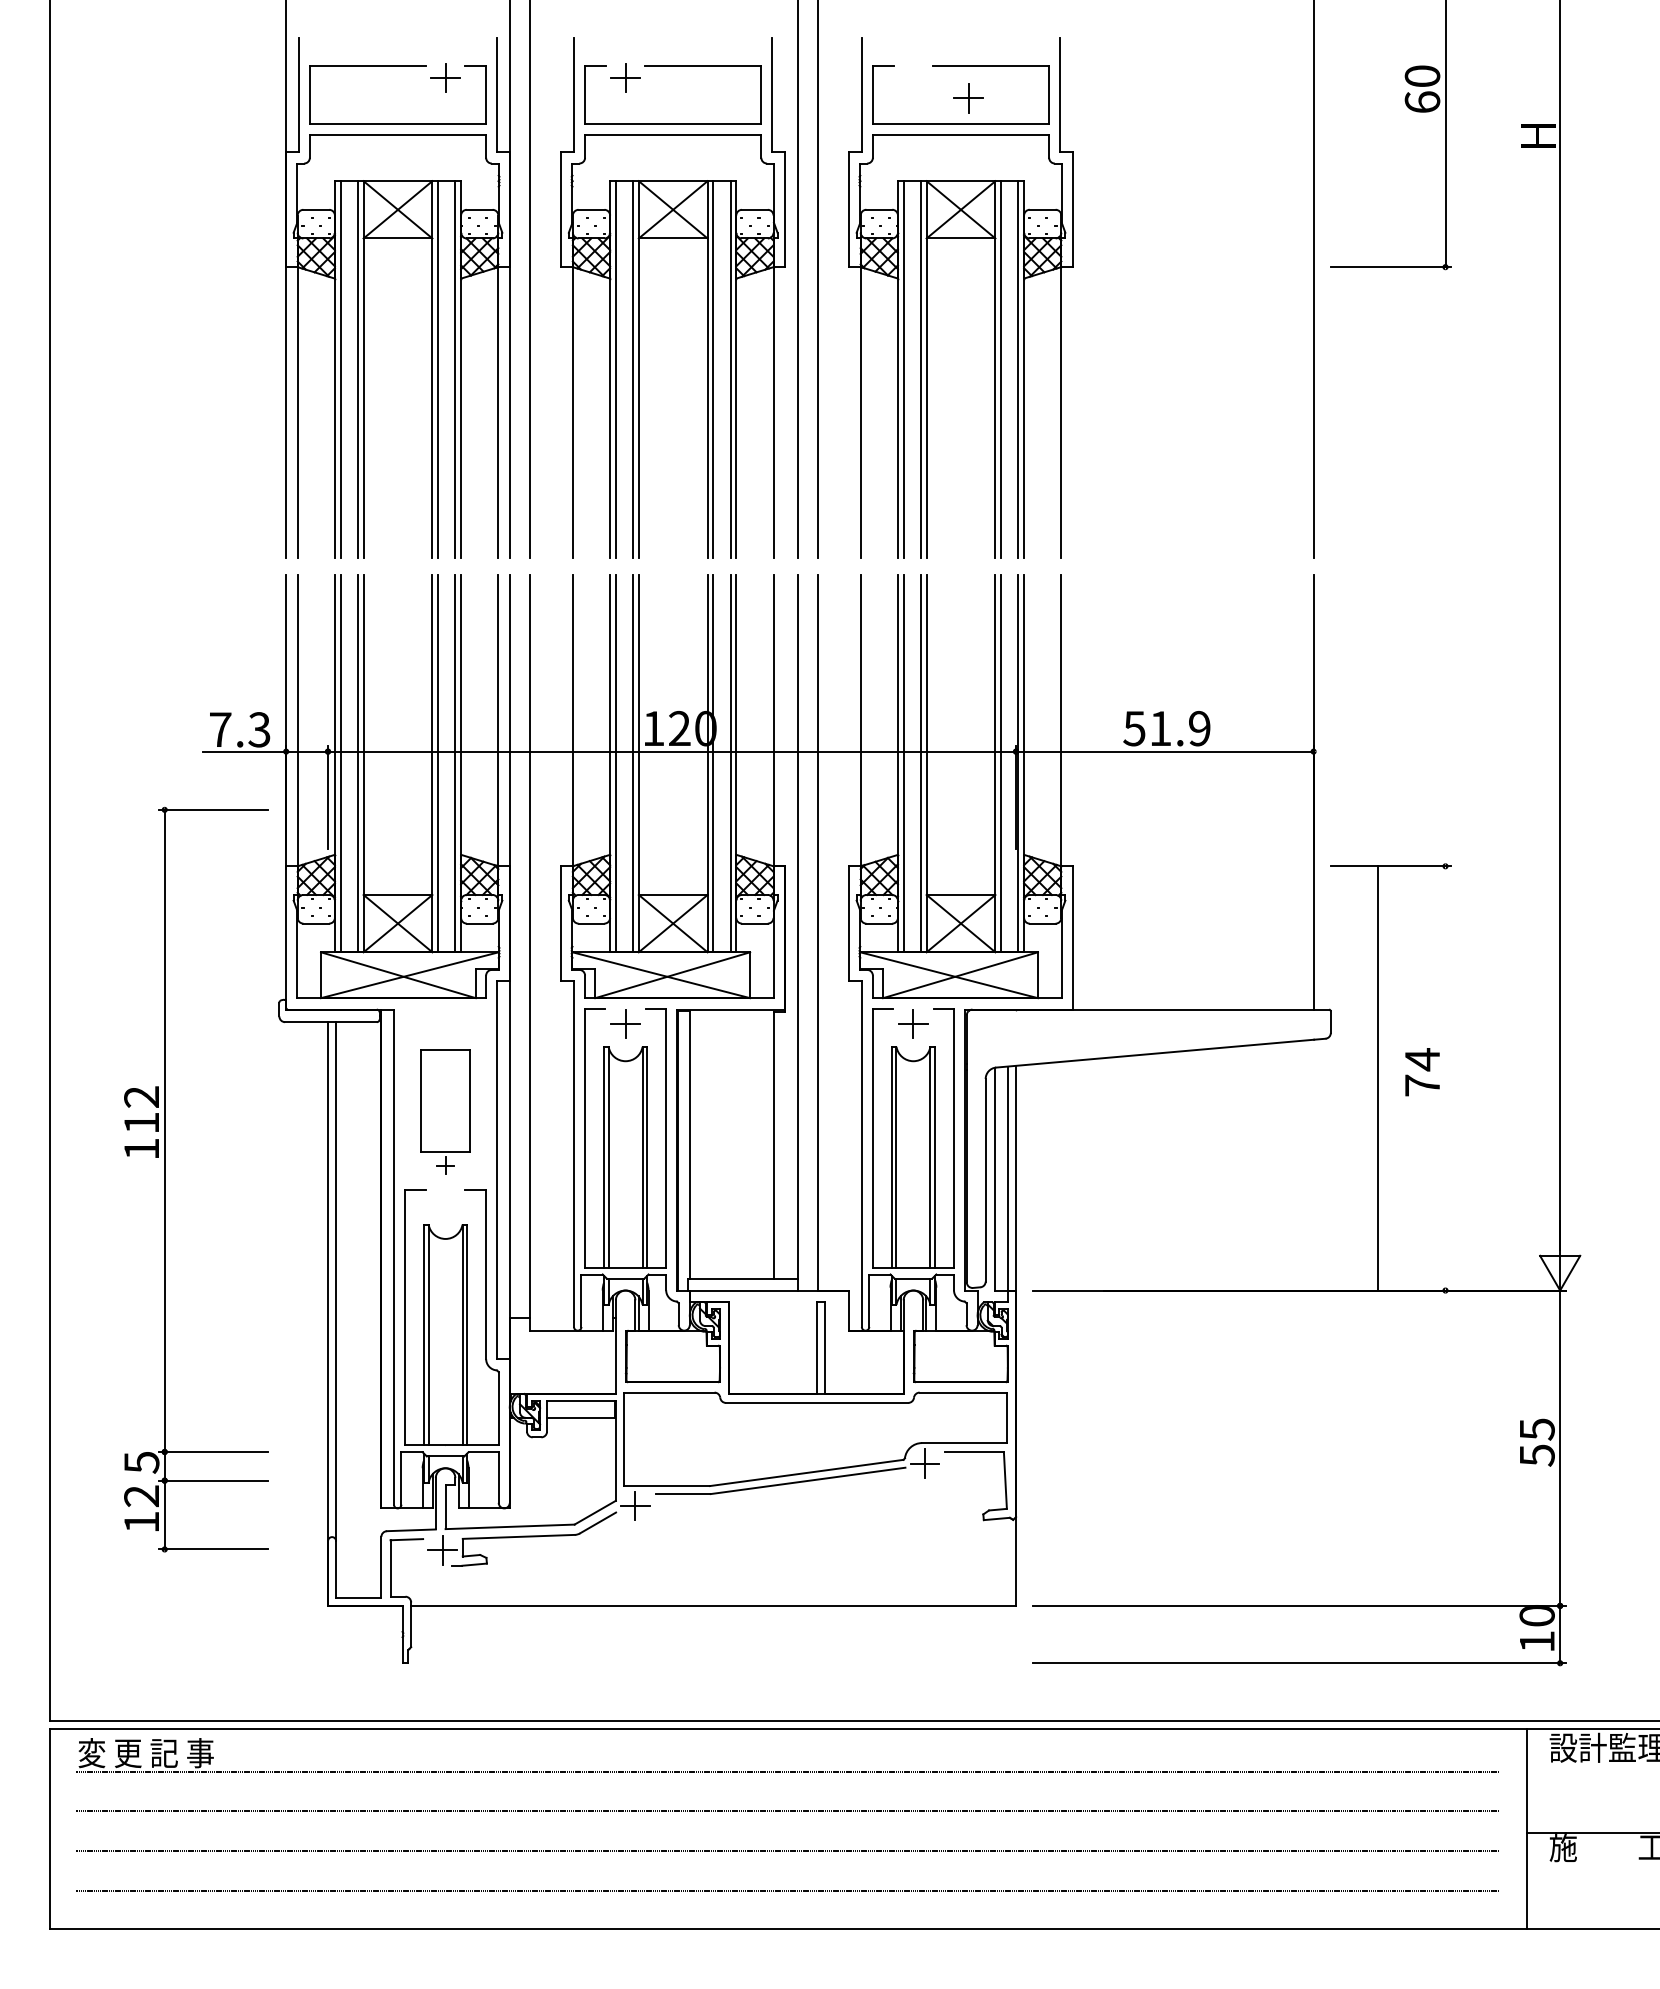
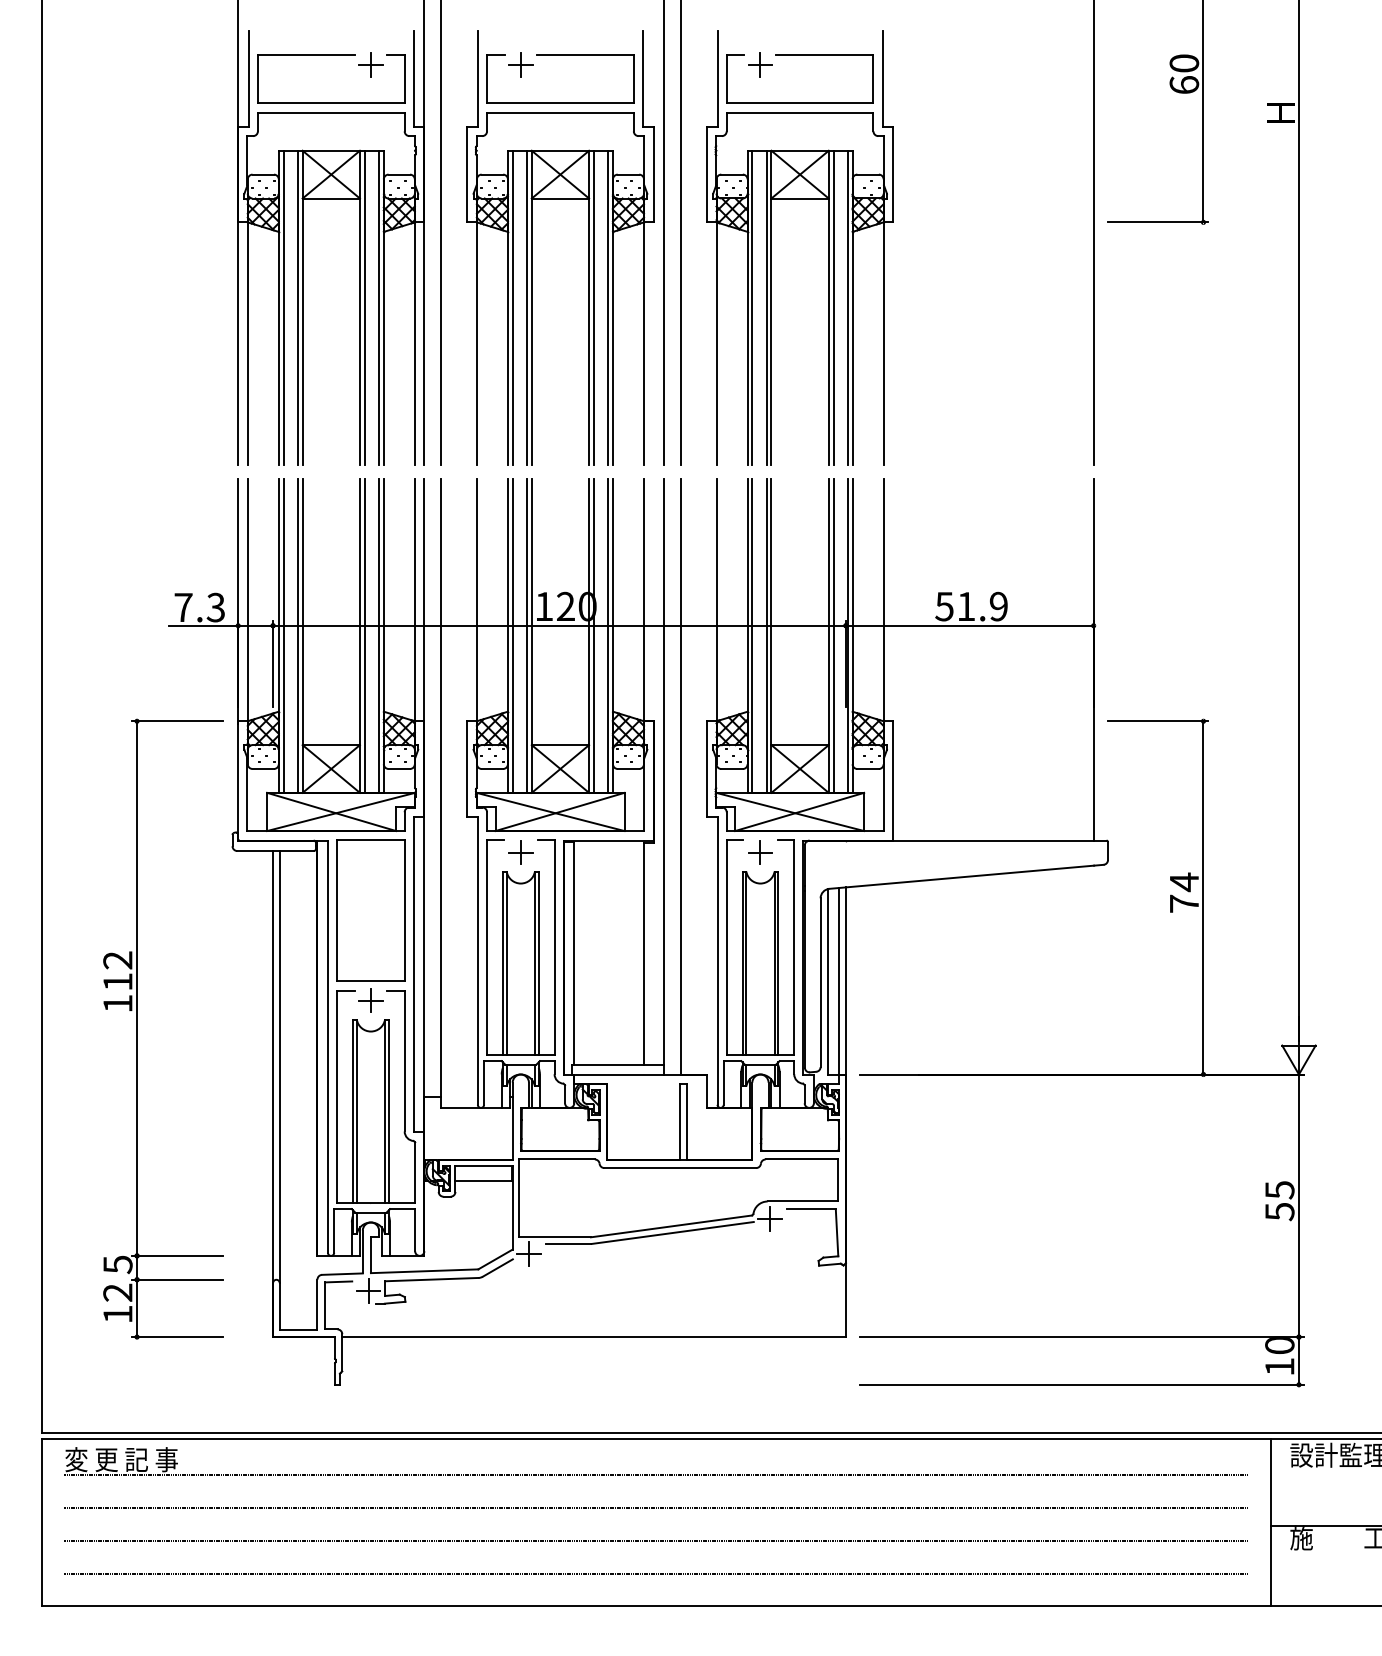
part: (968, 97) -> (760, 64), moved
line: (1378, 1077) -> (1203, 897), moved
part: (445, 1111) -> (370, 925), size x1.67
part: (165, 1178) -> (137, 1028), moved

